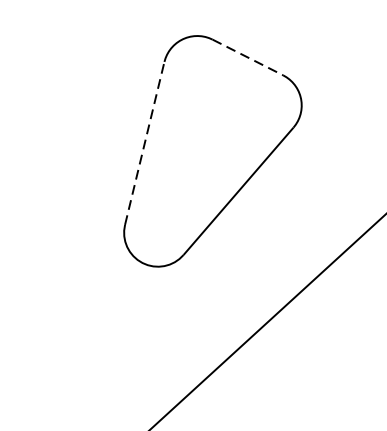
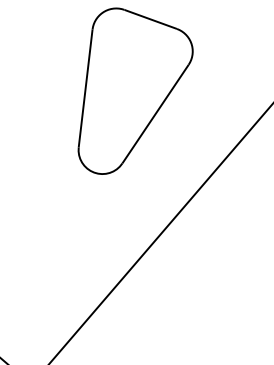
line: (247, 57) -> (150, 19), dashed -> solid
line: (144, 143) -> (85, 88), dashed -> solid

